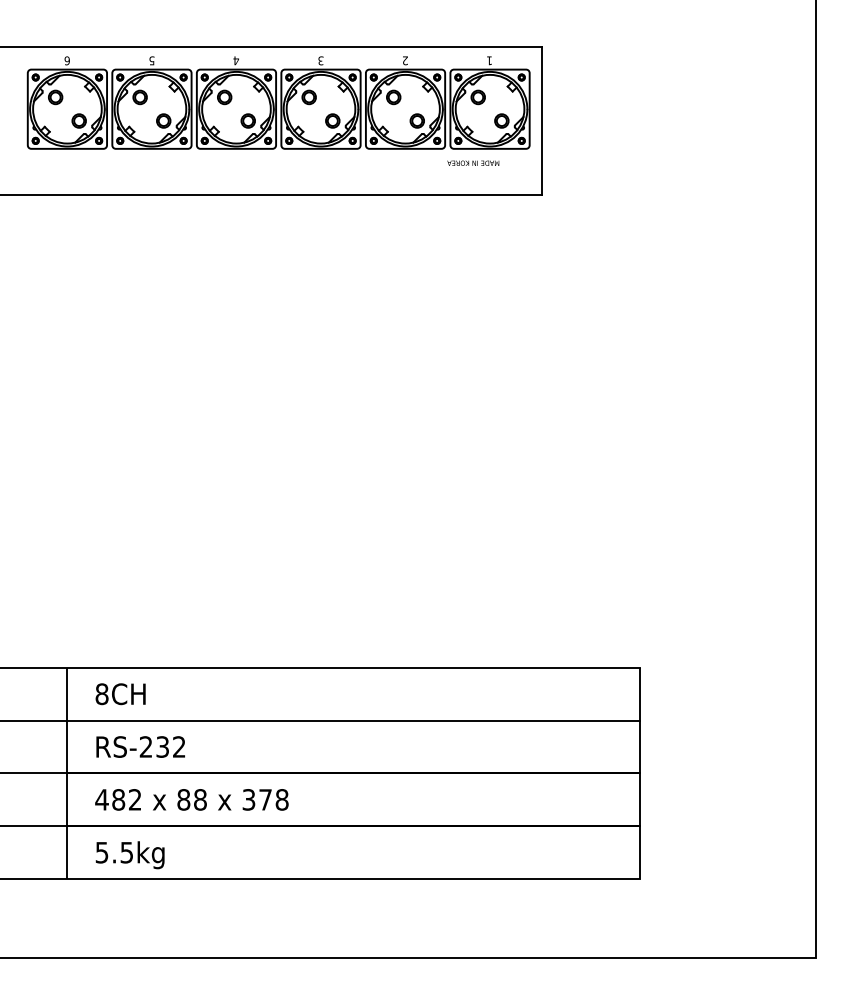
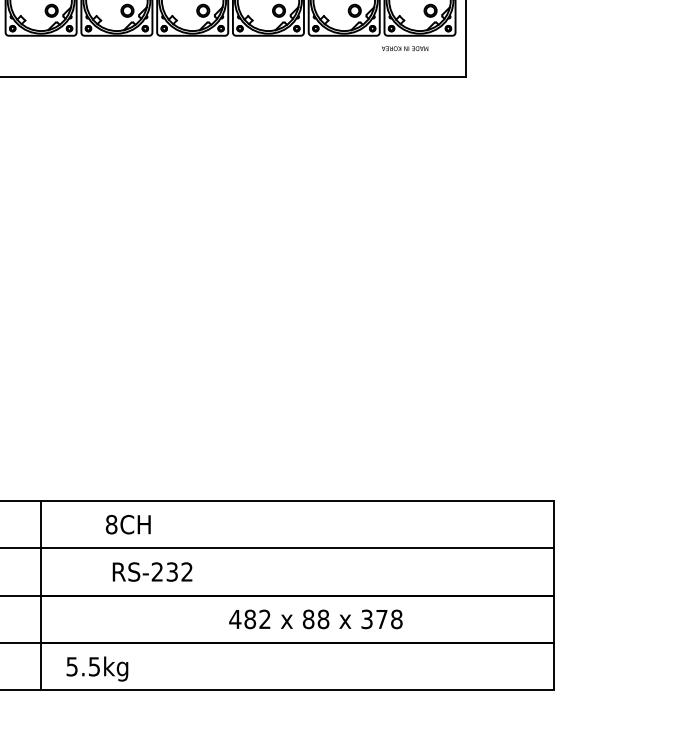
text: (120, 694) -> (128, 524), moved
text: (140, 746) -> (152, 571), moved
text: (191, 799) -> (315, 619), moved

